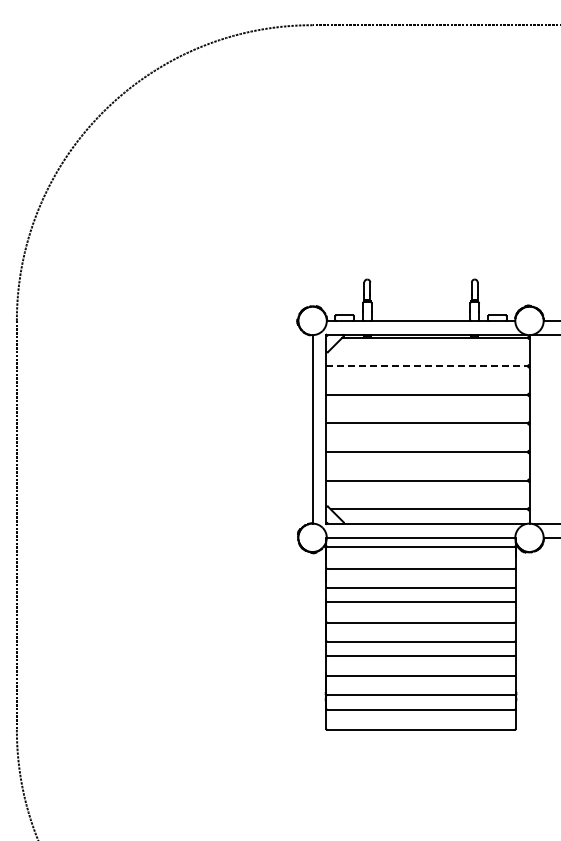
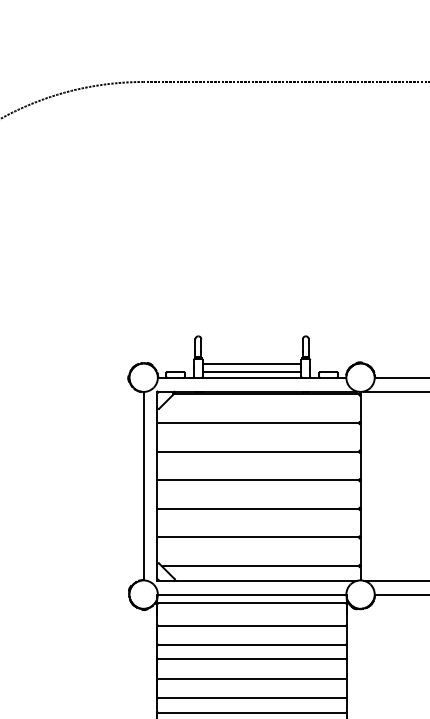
line: (420, 307) -> (251, 364), added
line: (420, 315) -> (251, 372), added
line: (427, 366) -> (258, 423), dashed -> solid

